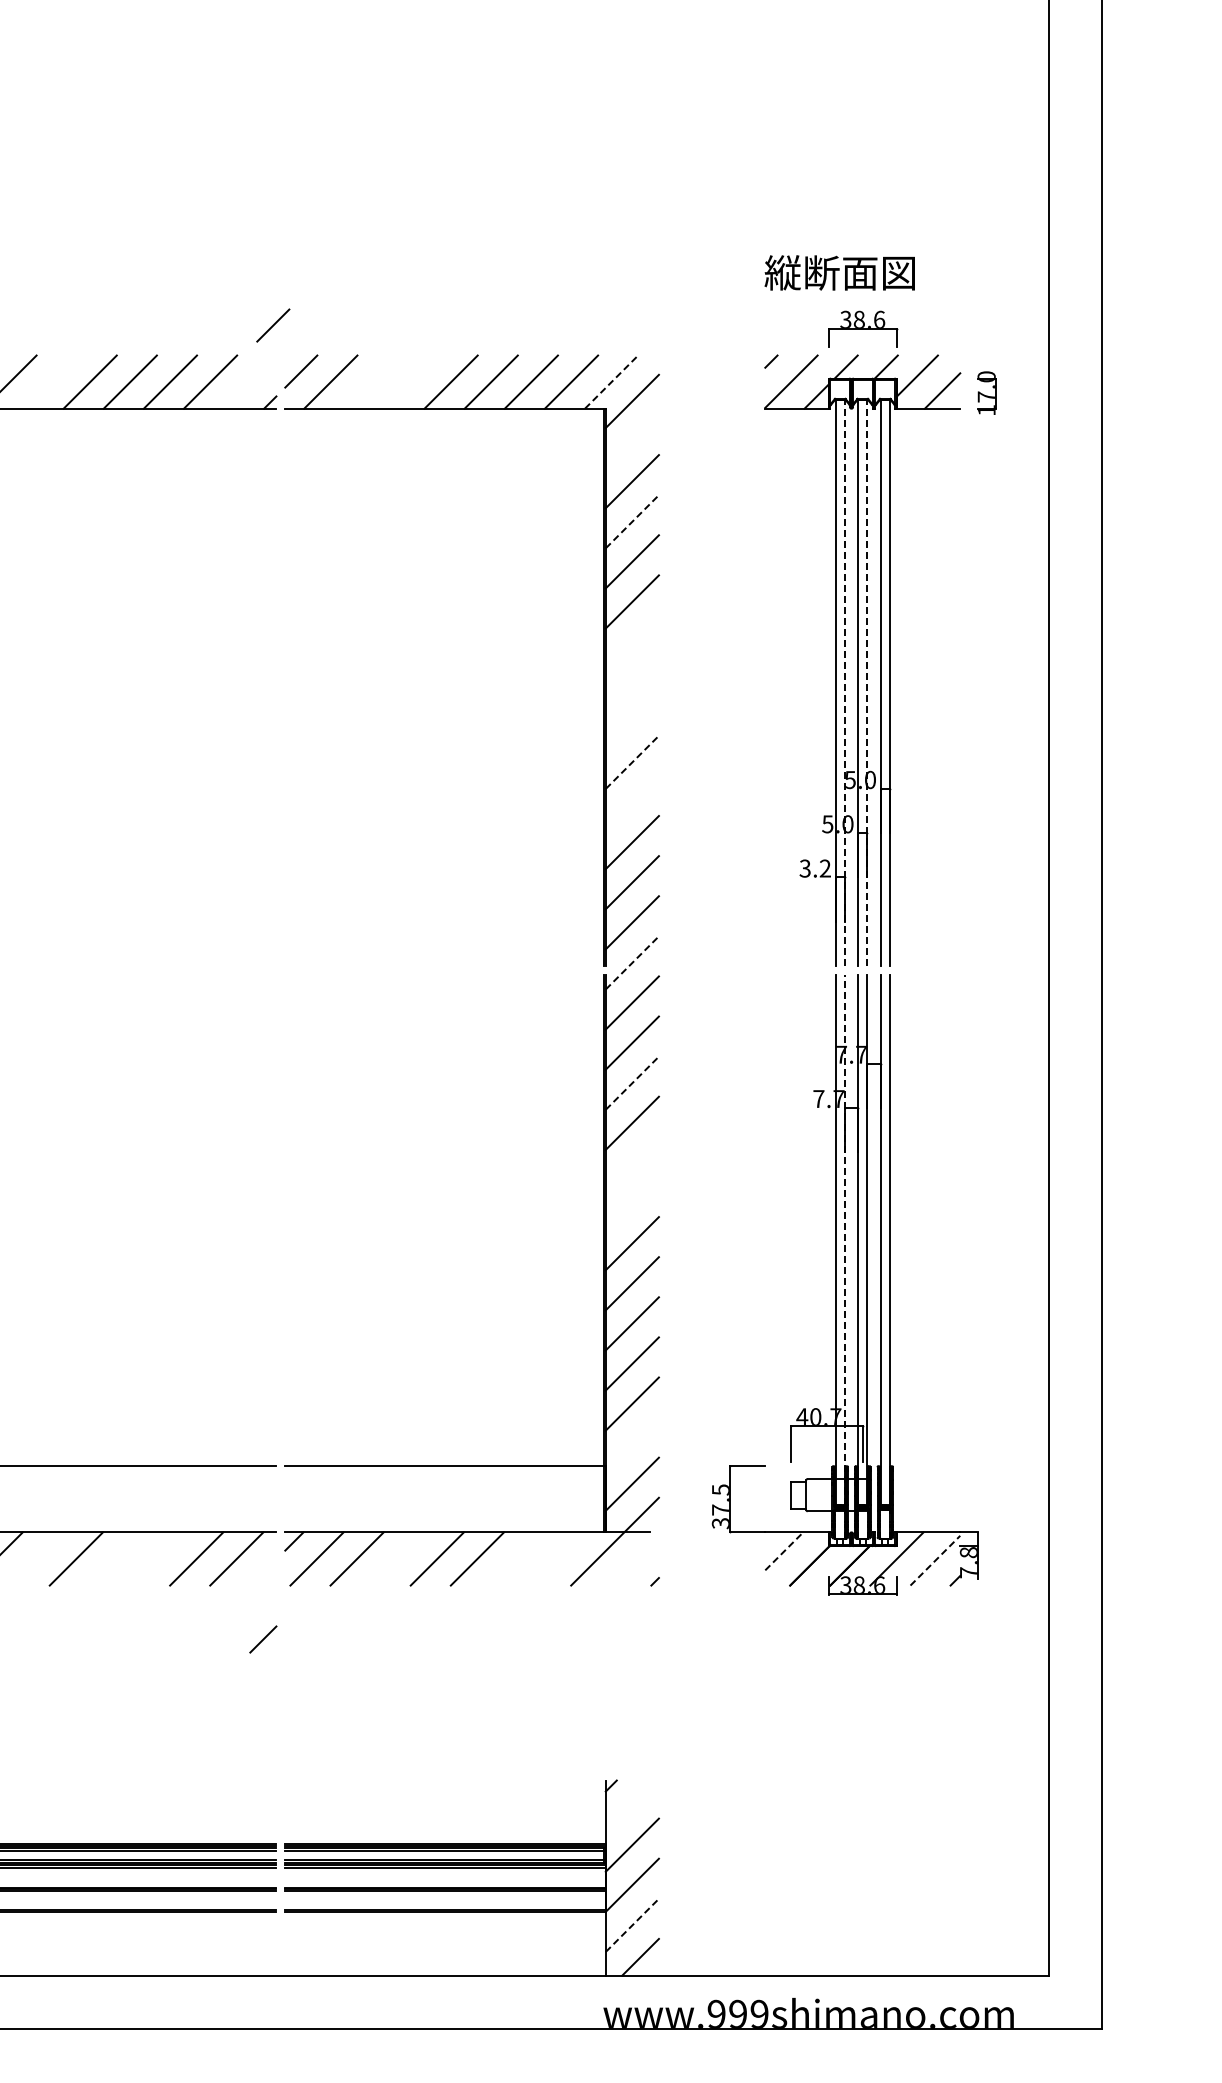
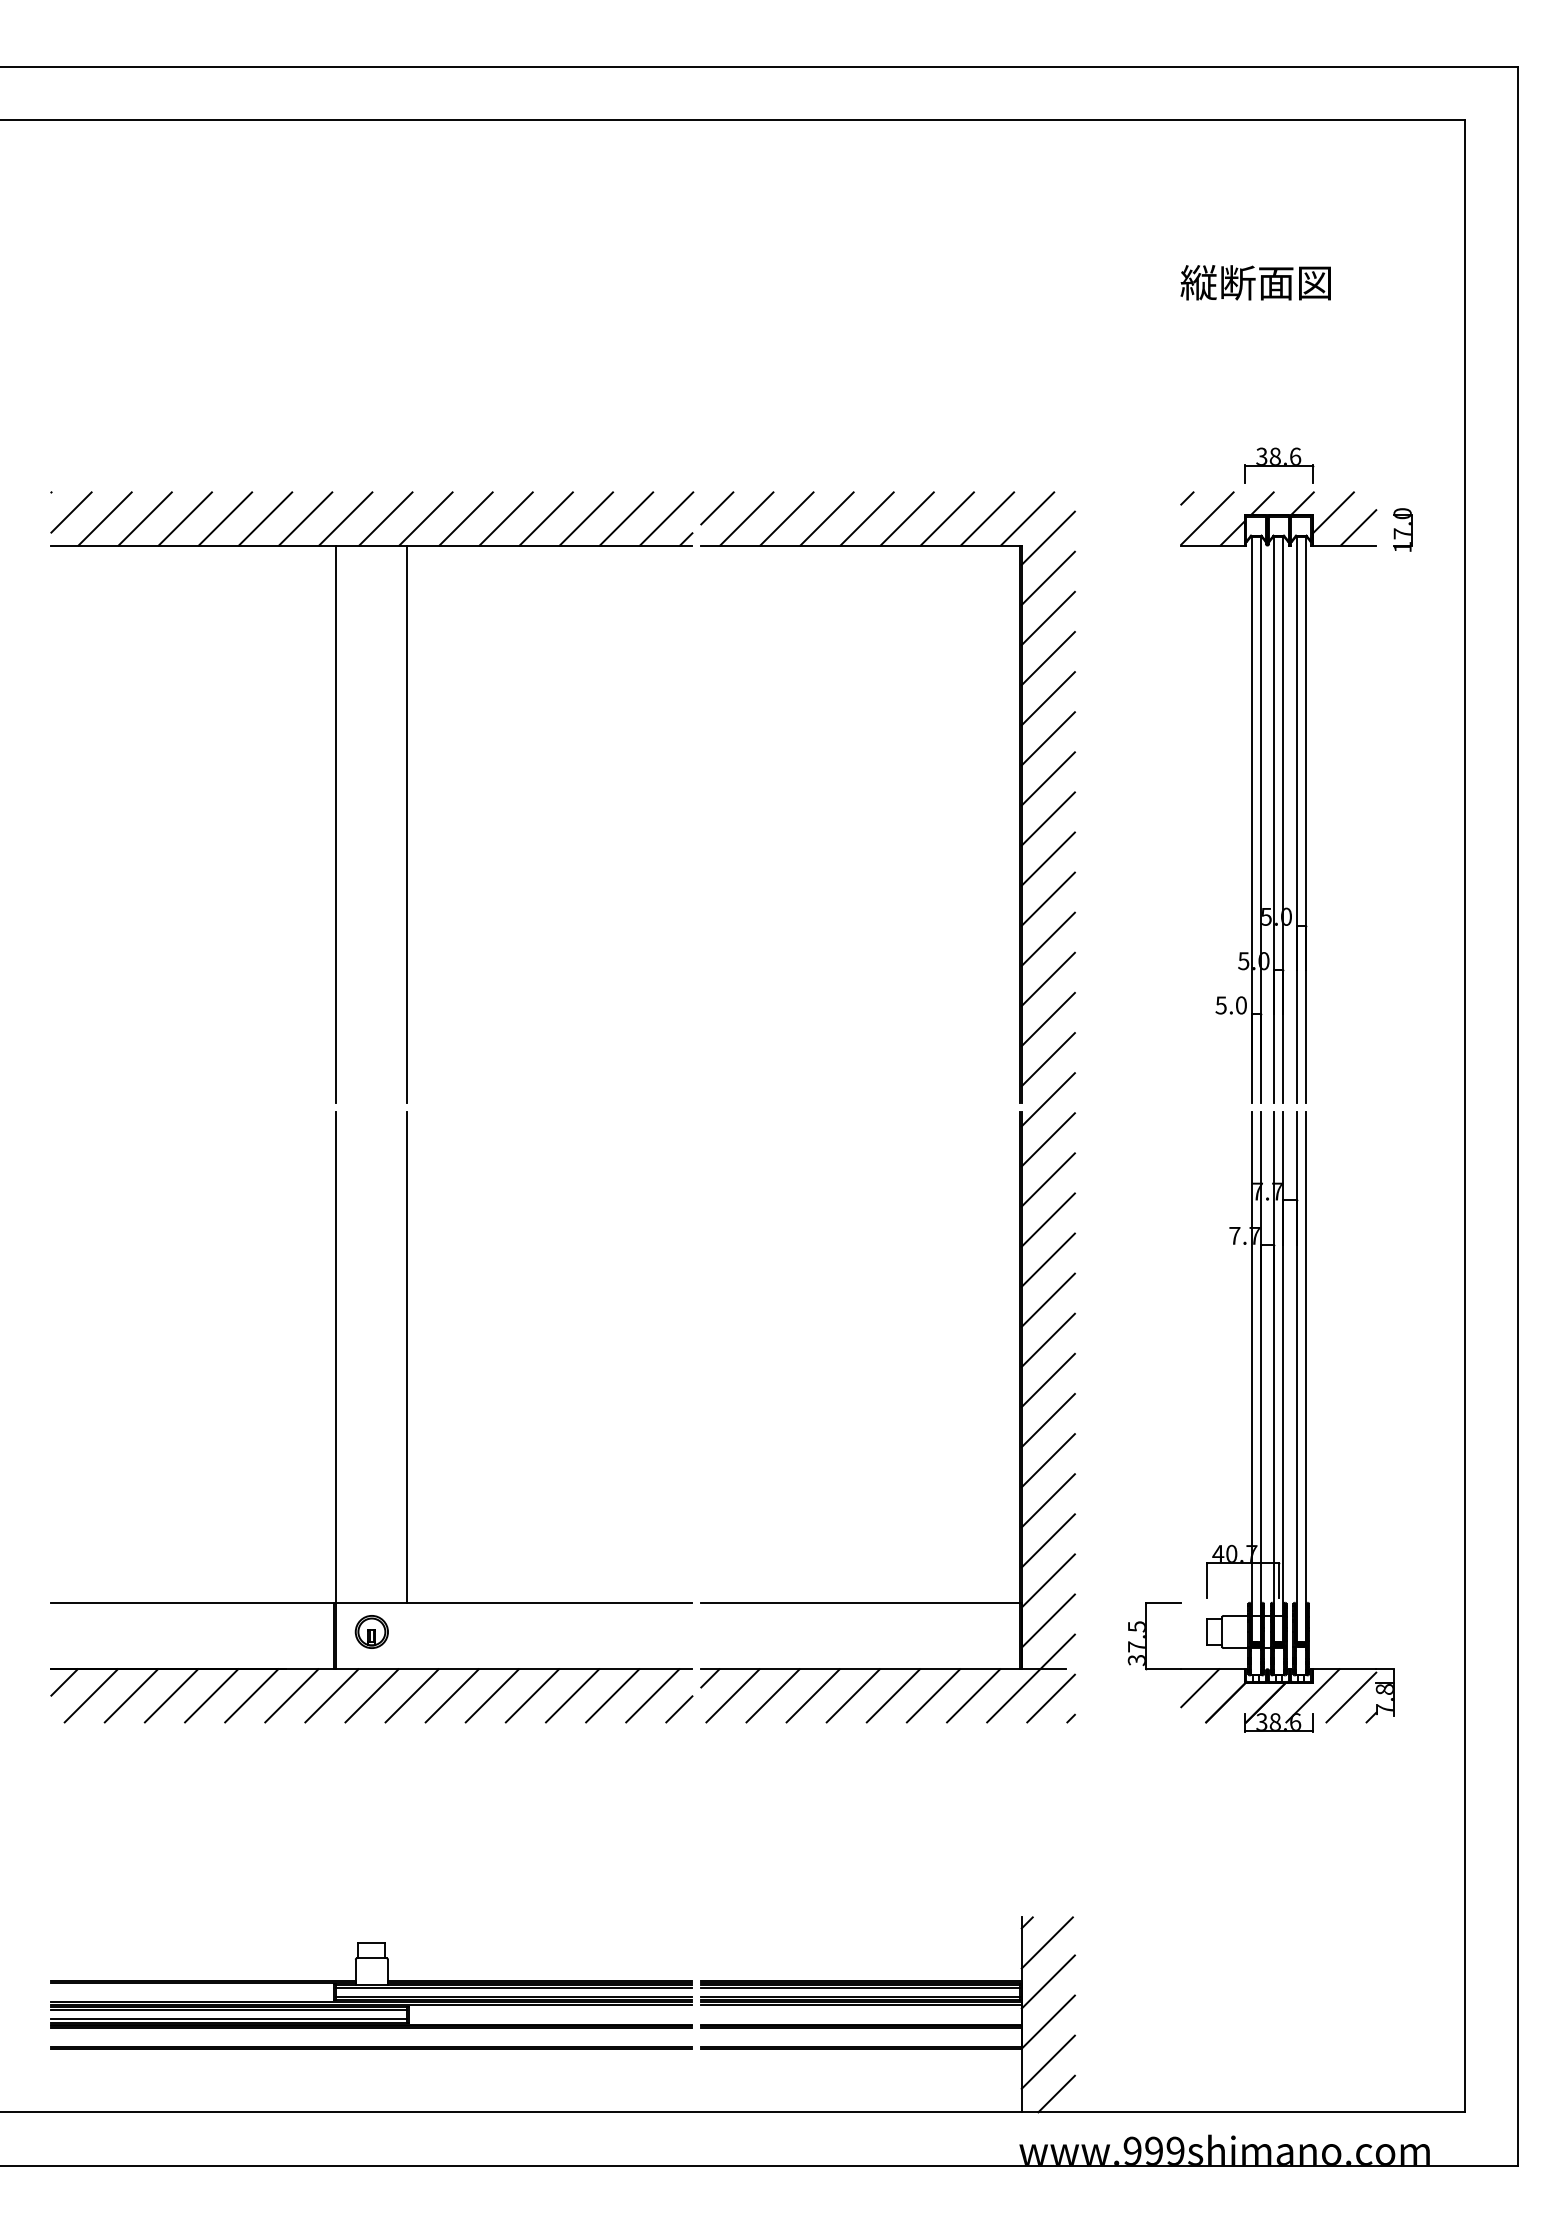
text: (839, 272) -> (1255, 282), moved
line: (273, 325) -> (689, 462), removed
line: (49, 381) -> (465, 518), added
line: (250, 381) -> (666, 518), added
line: (370, 381) -> (786, 518), added
line: (410, 381) -> (826, 518), added
line: (611, 381) -> (1027, 518), dashed -> solid
line: (631, 440) -> (1047, 577), added
line: (632, 521) -> (1048, 658), dashed -> solid
line: (631, 641) -> (1047, 778), added
line: (631, 681) -> (1047, 818), added
line: (844, 682) -> (1260, 819), dashed -> solid
line: (867, 682) -> (1283, 819), dashed -> solid
line: (631, 721) -> (1047, 858), added
line: (632, 762) -> (1048, 899), dashed -> solid
line: (631, 801) -> (1047, 938), added
text: (815, 868) -> (1231, 1005), 3.2 -> 5.0
line: (632, 962) -> (1048, 1099), dashed -> solid
line: (632, 1083) -> (1048, 1220), dashed -> solid
line: (631, 1162) -> (1047, 1299), added
line: (631, 1202) -> (1047, 1339), added
line: (844, 1239) -> (1260, 1376), dashed -> solid
line: (631, 1443) -> (1047, 1580), added
line: (784, 1551) -> (1200, 1688), dashed -> solid
line: (35, 1558) -> (451, 1695), added
line: (116, 1558) -> (532, 1695), added
line: (156, 1558) -> (572, 1695), added
line: (396, 1558) -> (812, 1695), added
line: (517, 1558) -> (933, 1695), added
line: (557, 1558) -> (973, 1695), added
line: (935, 1560) -> (1351, 1697), dashed -> solid
line: (634, 1561) -> (1050, 1698), added
line: (263, 1639) -> (679, 1709), moved
line: (630, 1805) -> (1046, 1942), added
line: (632, 1925) -> (1048, 2062), dashed -> solid

